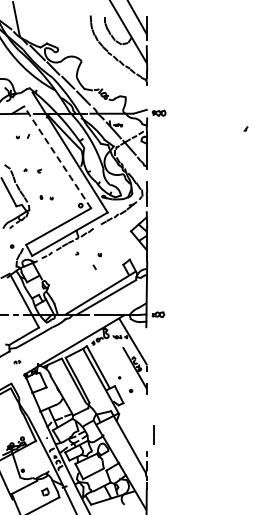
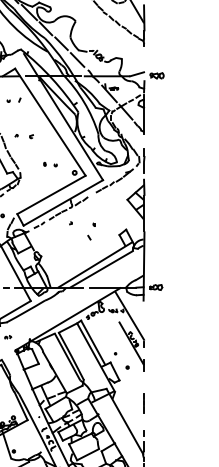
line: (57, 157) -> (50, 122), dashed -> solid
part: (46, 197) -> (50, 164), moved
line: (153, 434) -> (143, 402), moved

